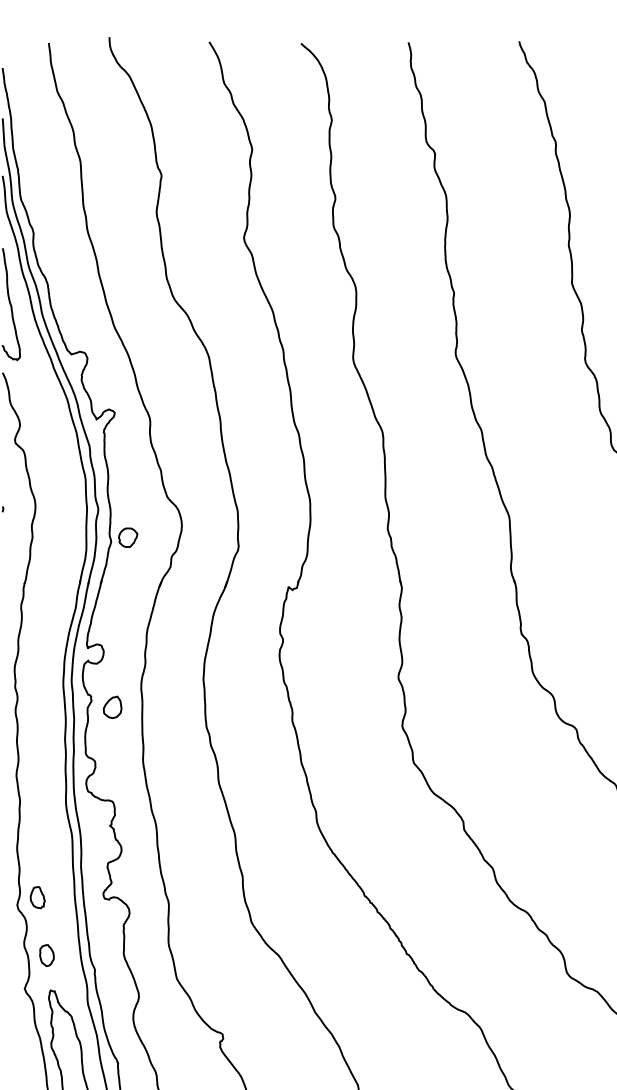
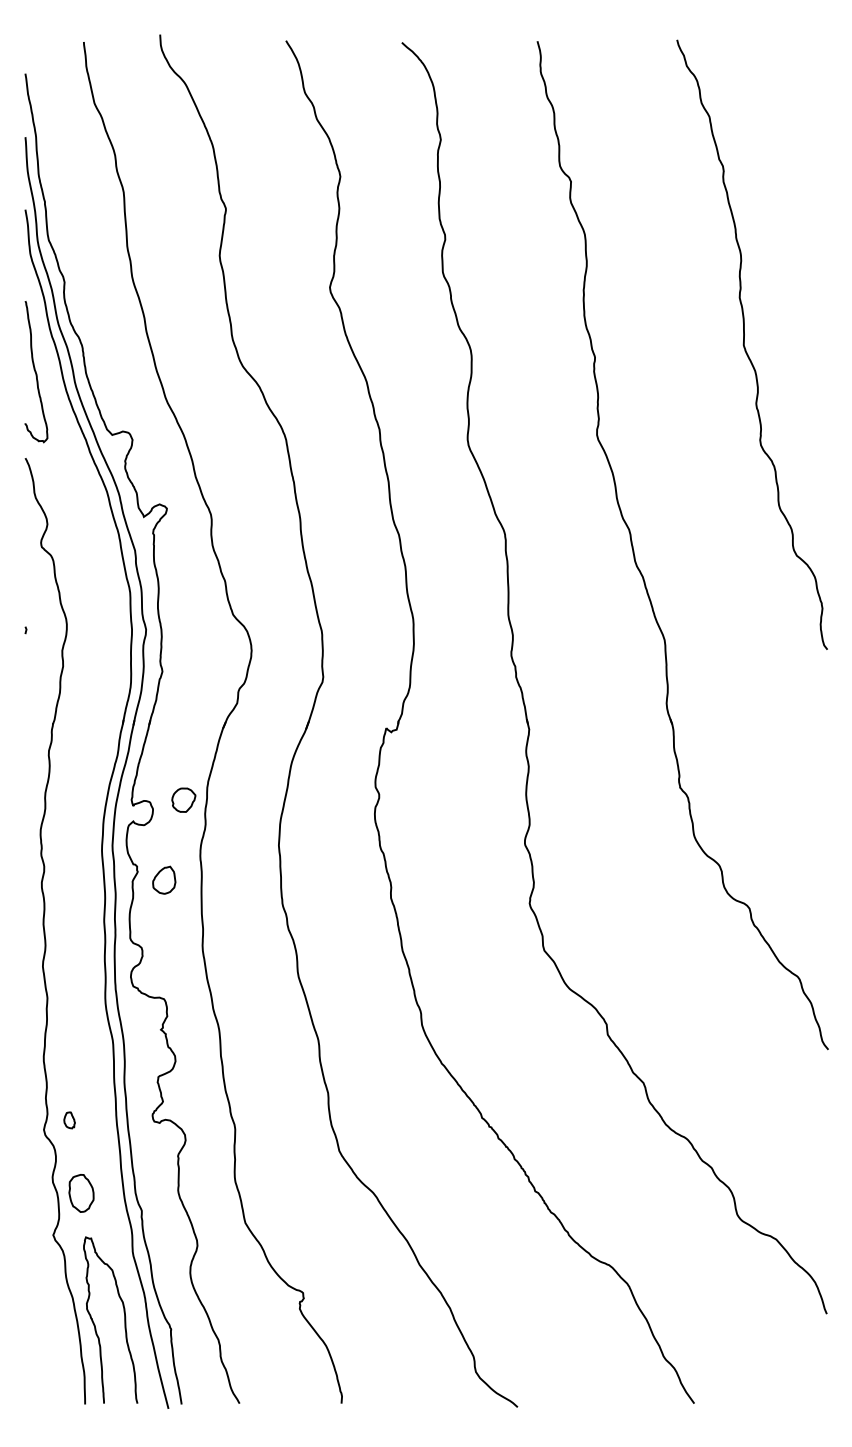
part: (127, 537) -> (183, 799), moved
part: (37, 897) -> (69, 1120), size x0.6
part: (46, 955) -> (80, 1193), size x1.4

